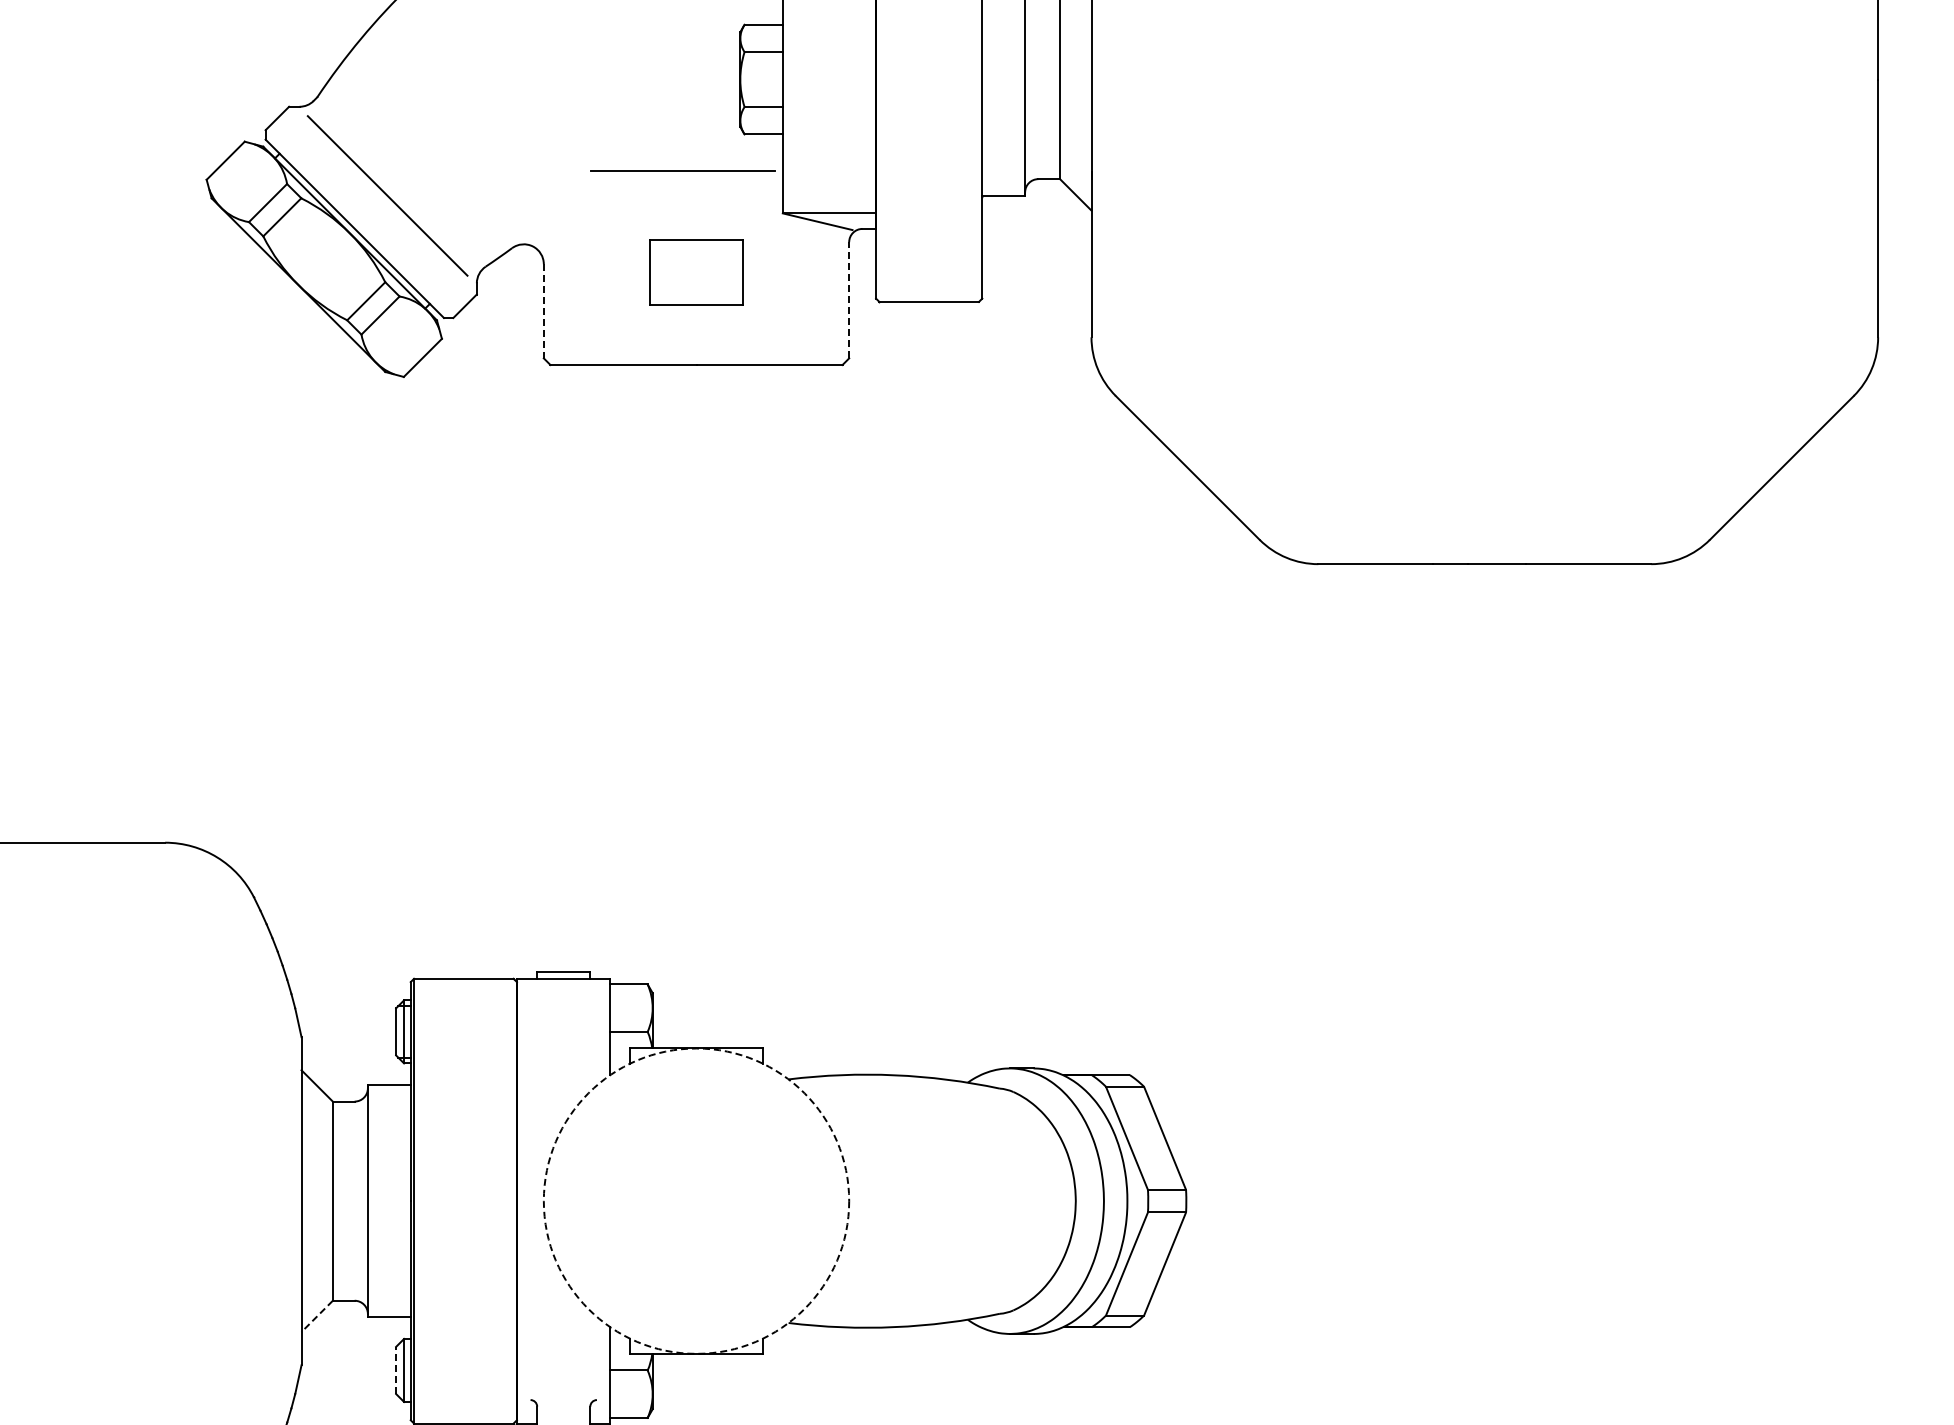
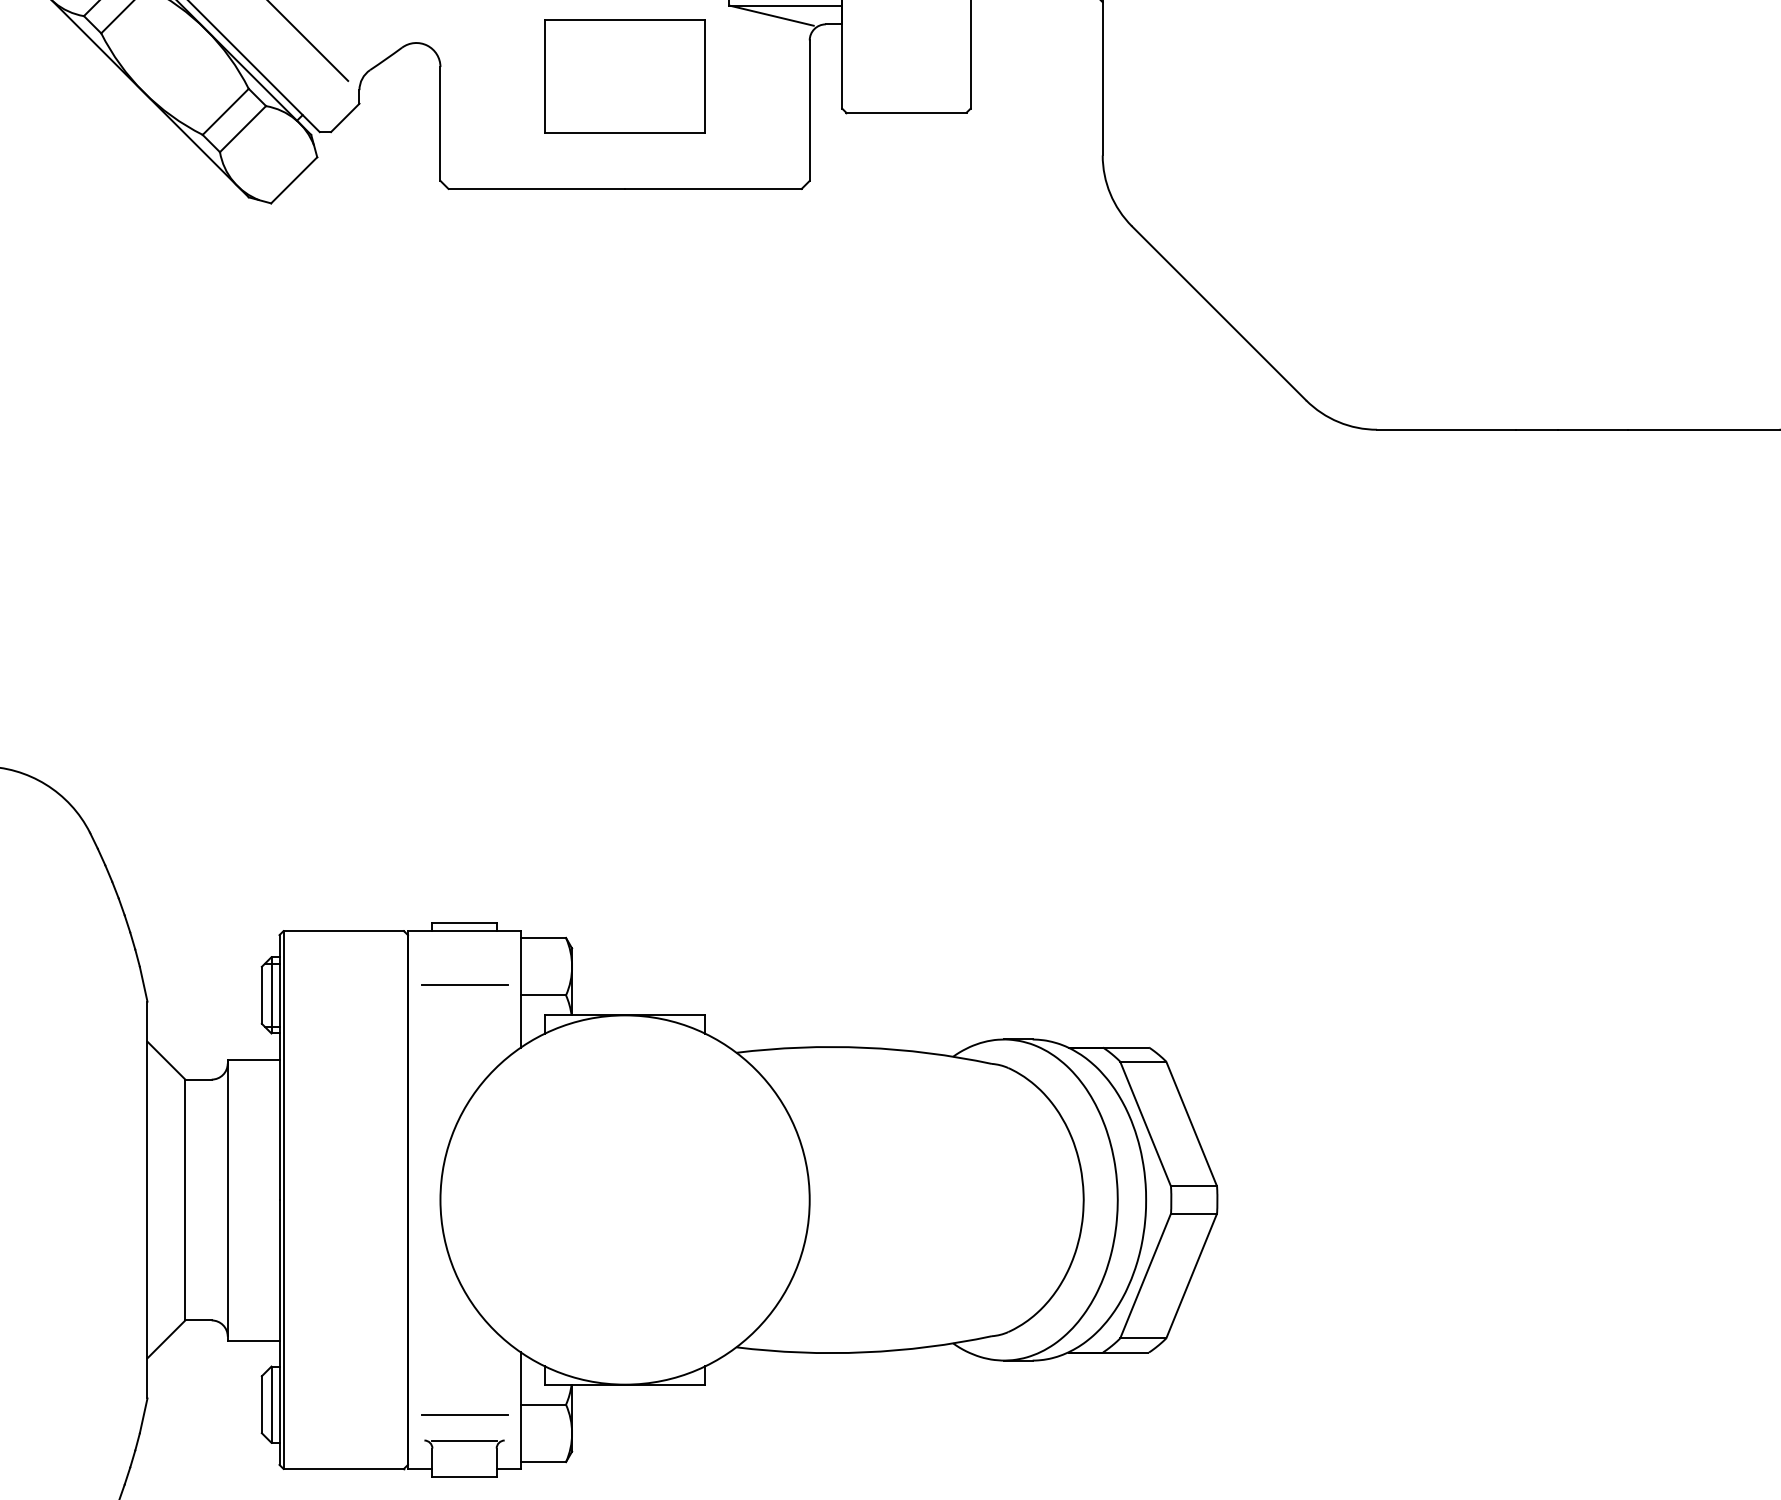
part: (696, 272) -> (625, 77), size x1.43
line: (849, 299) -> (810, 109), dashed -> solid
line: (543, 311) -> (440, 124), dashed -> solid
line: (563, 1023) -> (464, 985), added
circle: (696, 1200) -> (625, 1199), dashed -> solid
line: (316, 1316) -> (165, 1339), dashed -> solid
line: (396, 1370) -> (262, 1404), dashed -> solid
line: (563, 1378) -> (464, 1414), added
line: (563, 1400) -> (464, 1441), added

